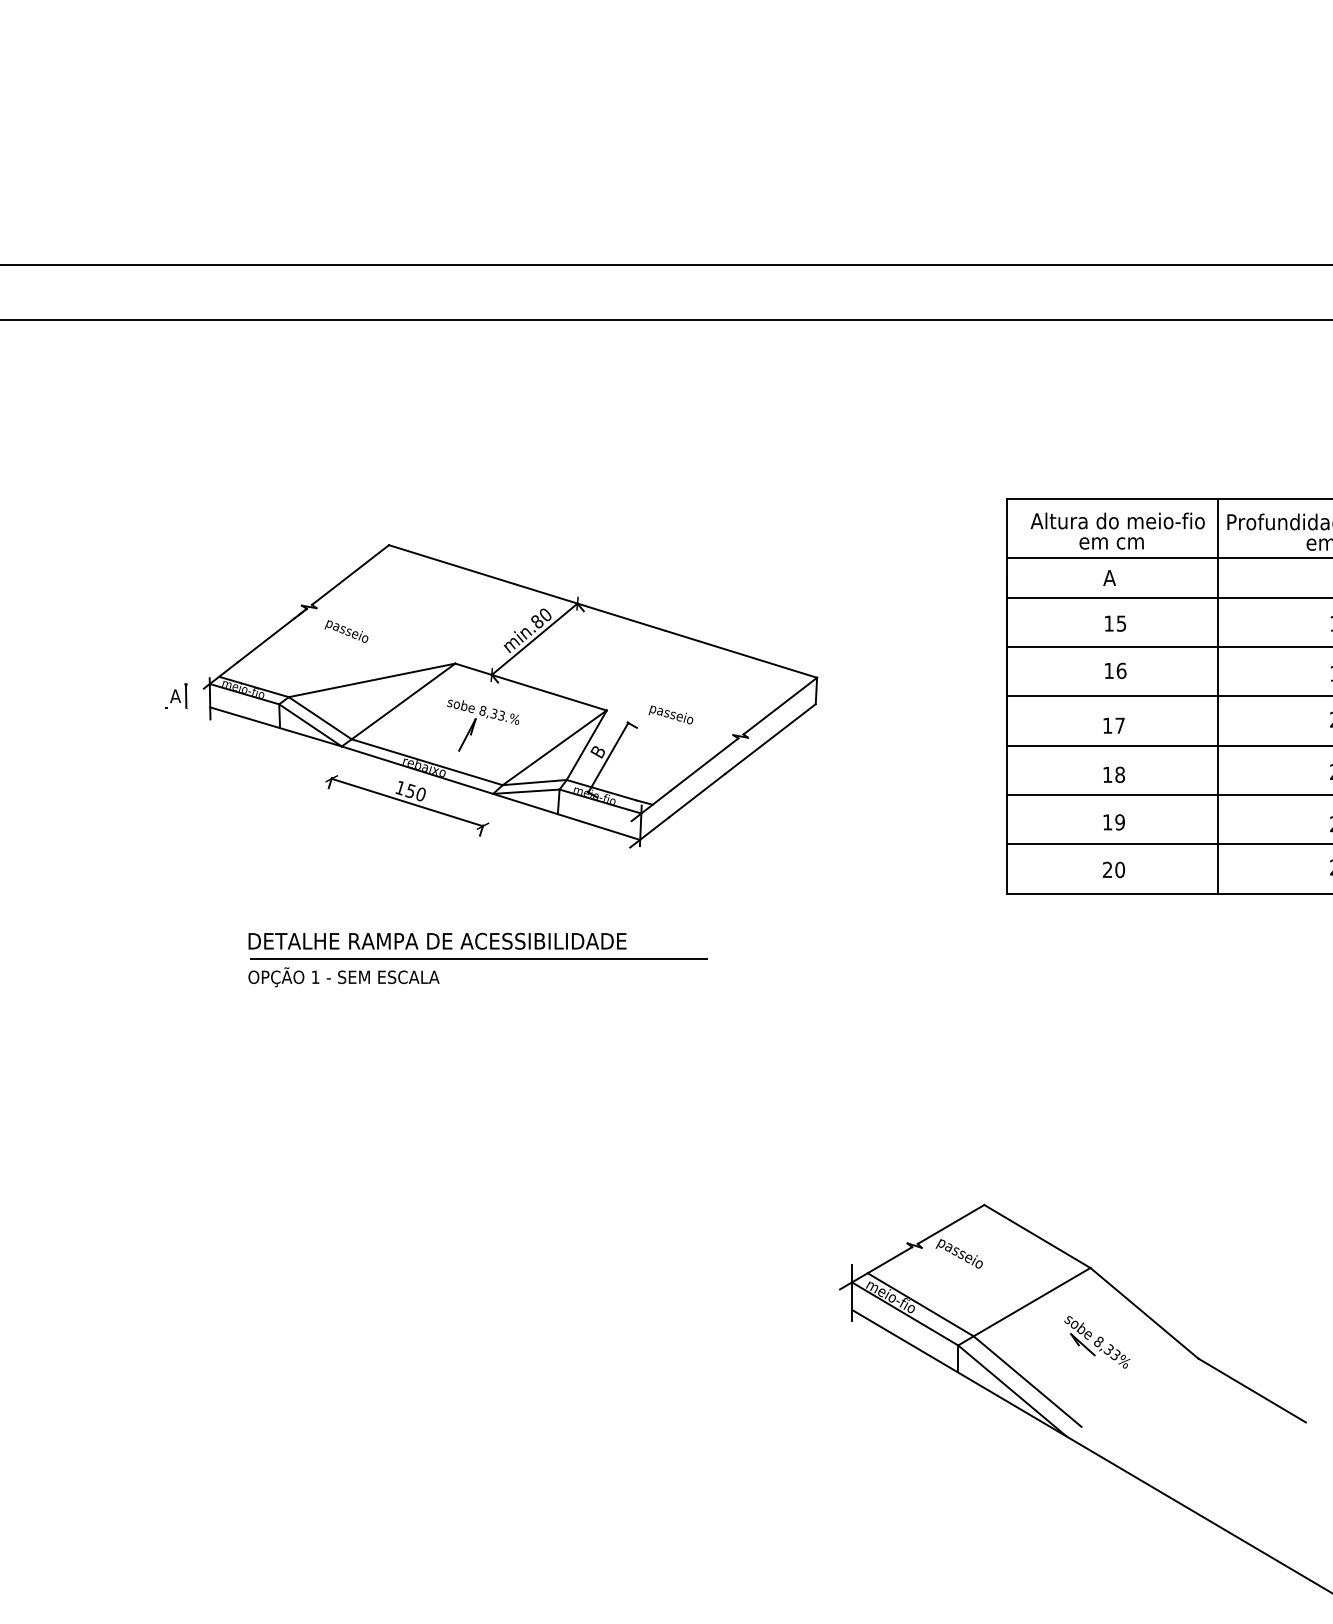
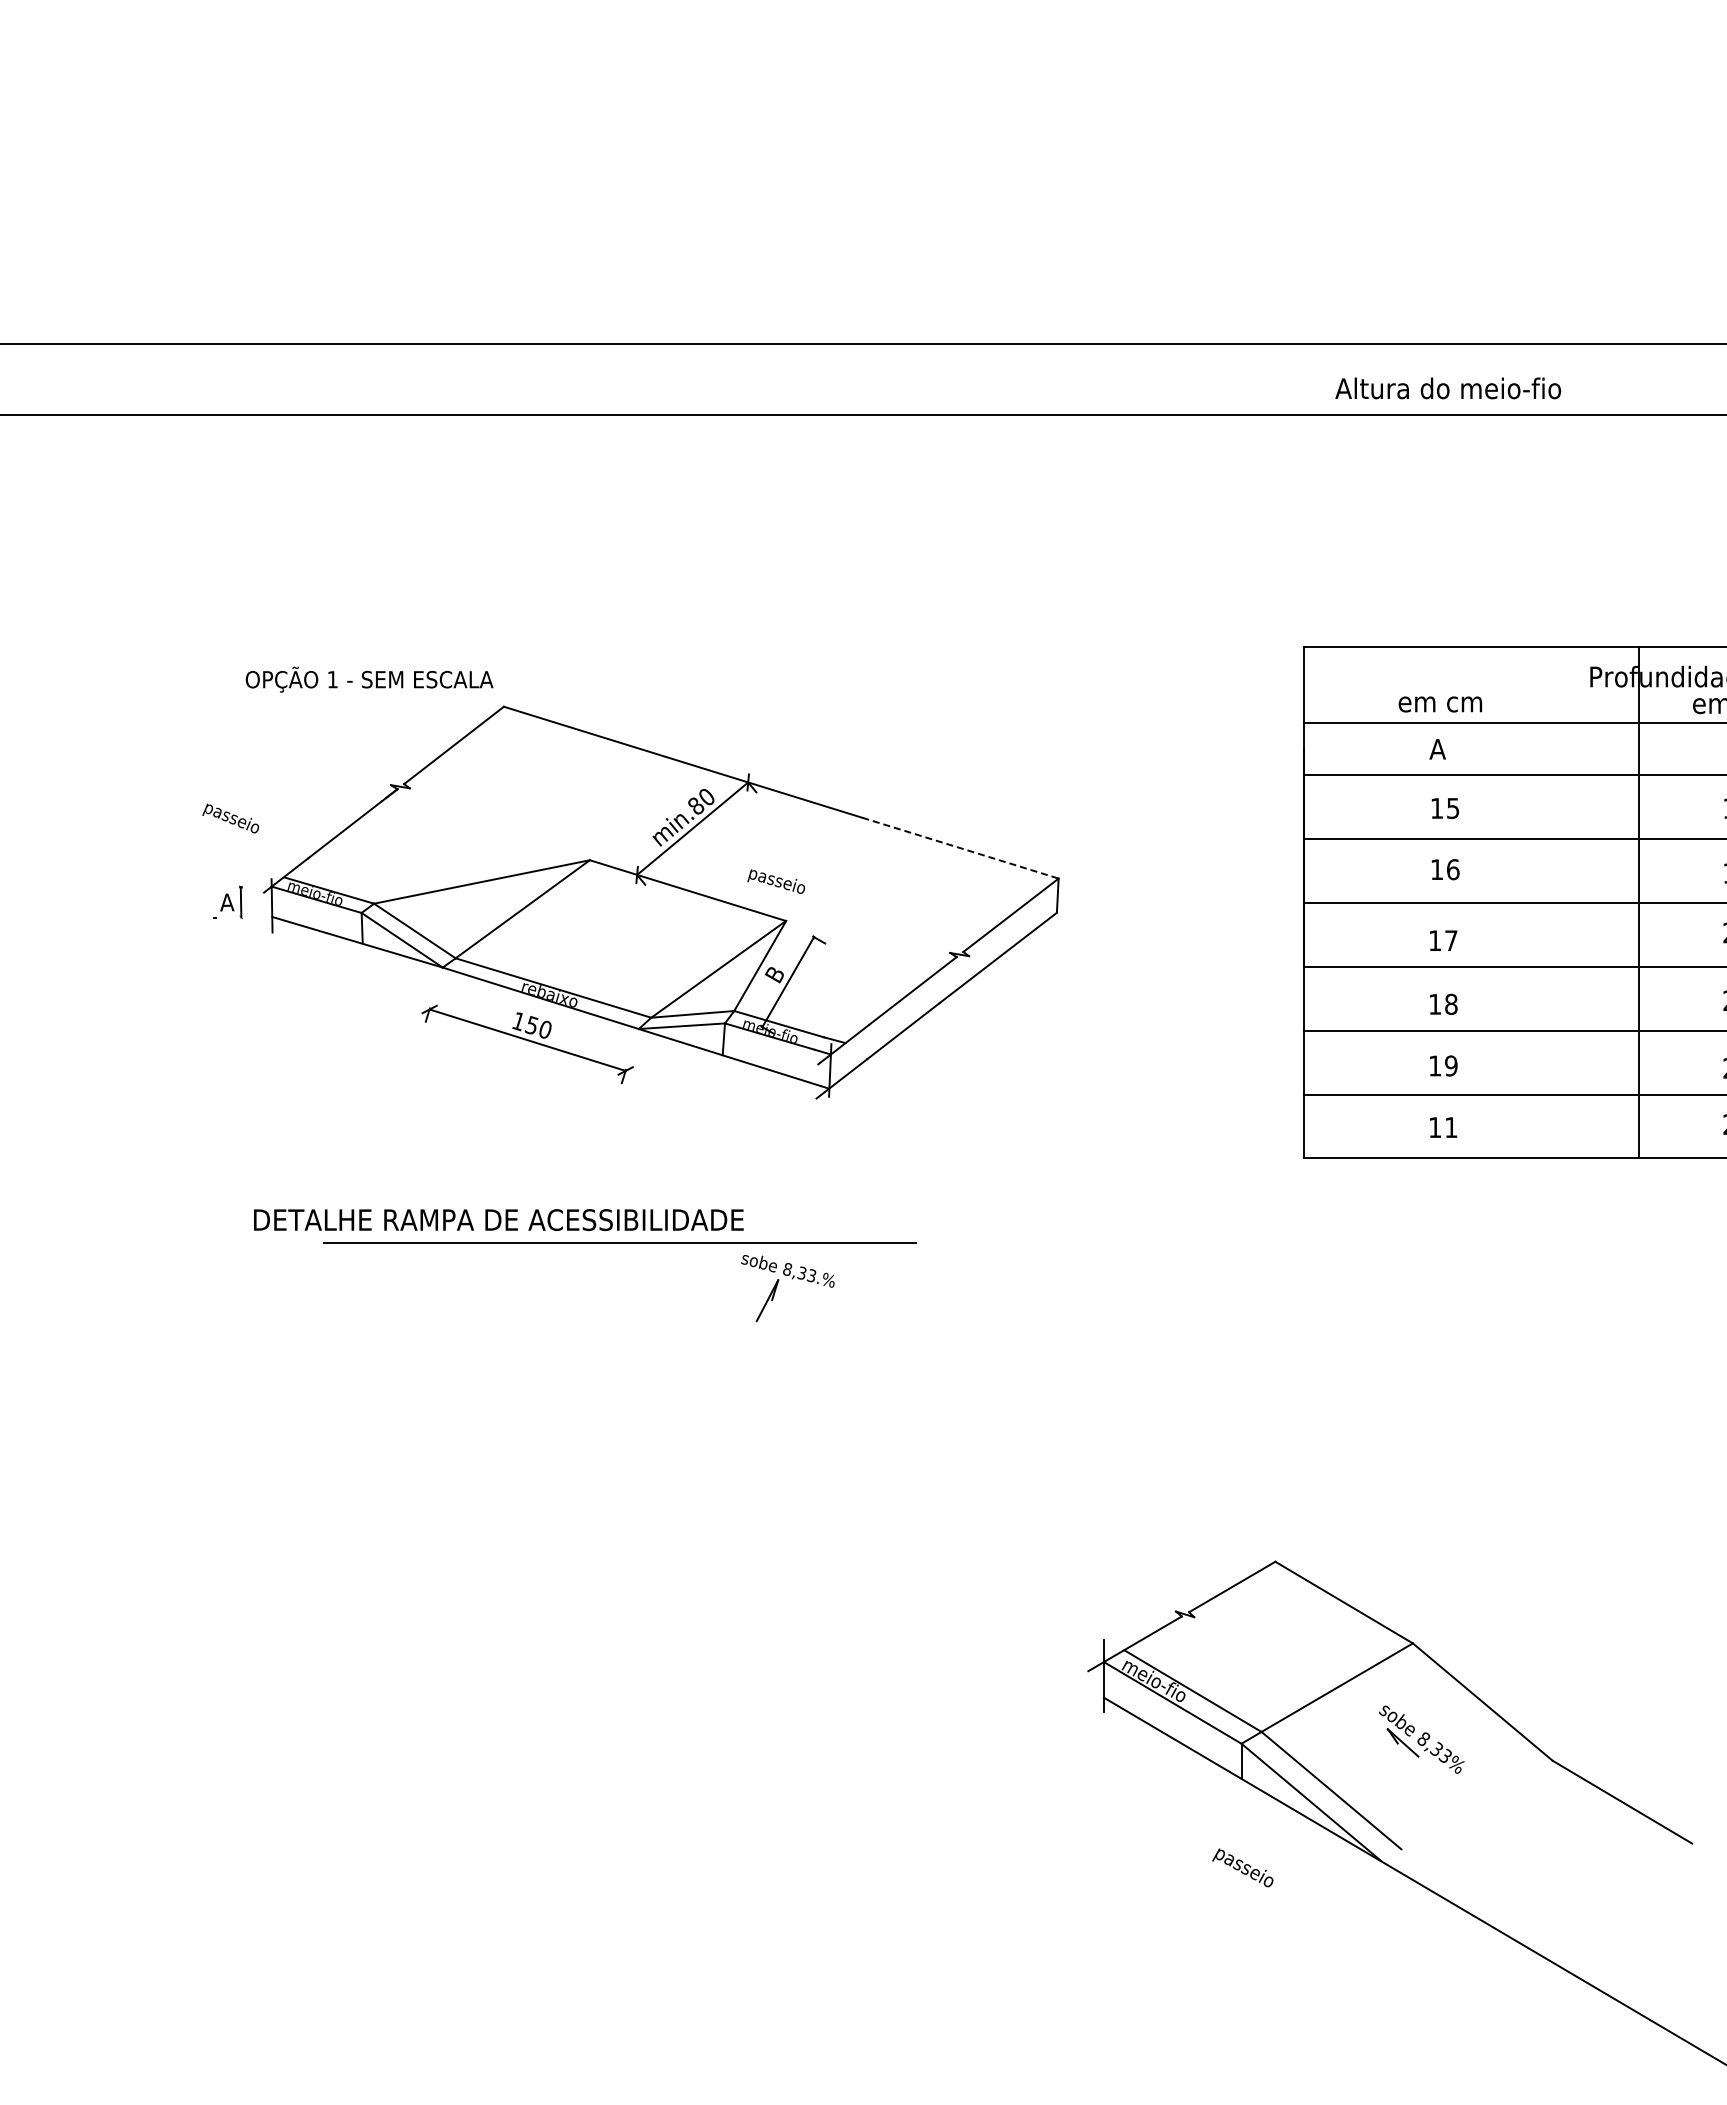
text: (1117, 521) -> (1448, 388), moved
text: (346, 631) -> (230, 818), moved
line: (741, 654) -> (960, 848), solid -> dashed
line: (1218, 696) -> (1638, 902), moved
text: (670, 714) -> (775, 881), moved
part: (475, 724) -> (777, 1286), moved
text: (1114, 869) -> (1443, 1127), 20 -> 11
text: (437, 941) -> (498, 1220), moved
text: (343, 977) -> (369, 679), moved
text: (958, 1253) -> (1242, 1867), moved

